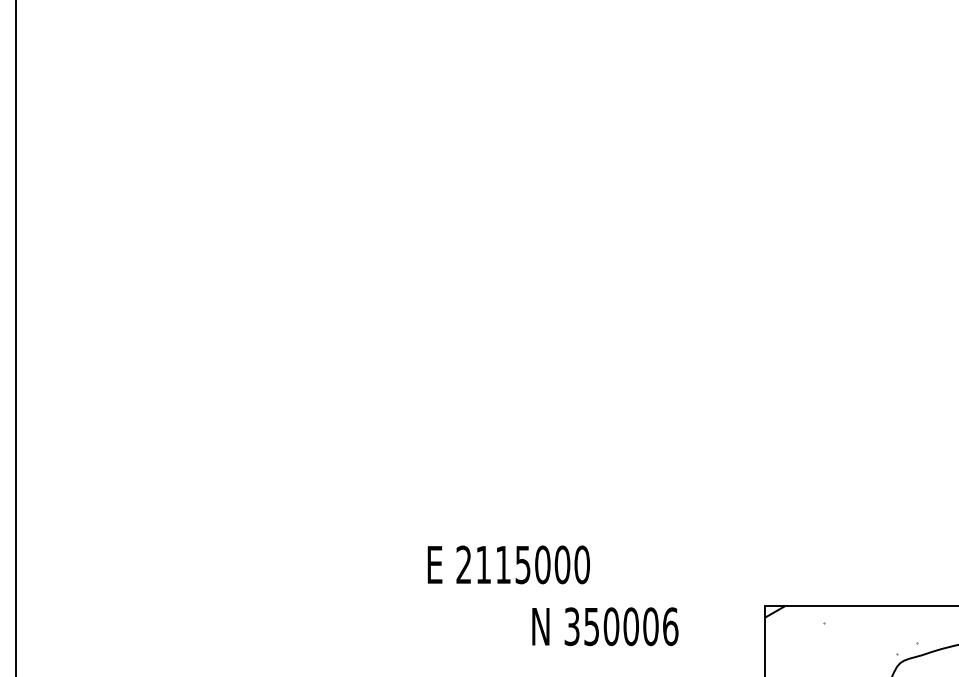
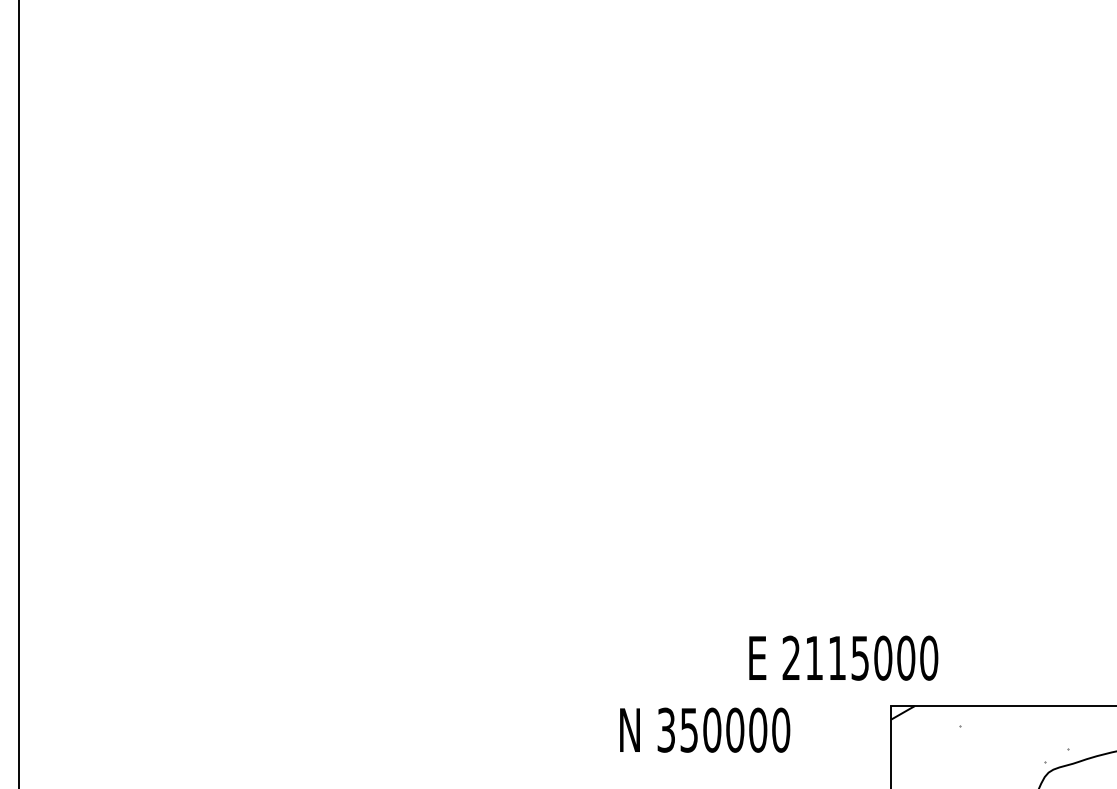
text: (508, 564) -> (843, 657), moved
text: (670, 626) -> (781, 729), 350006 -> 350000

